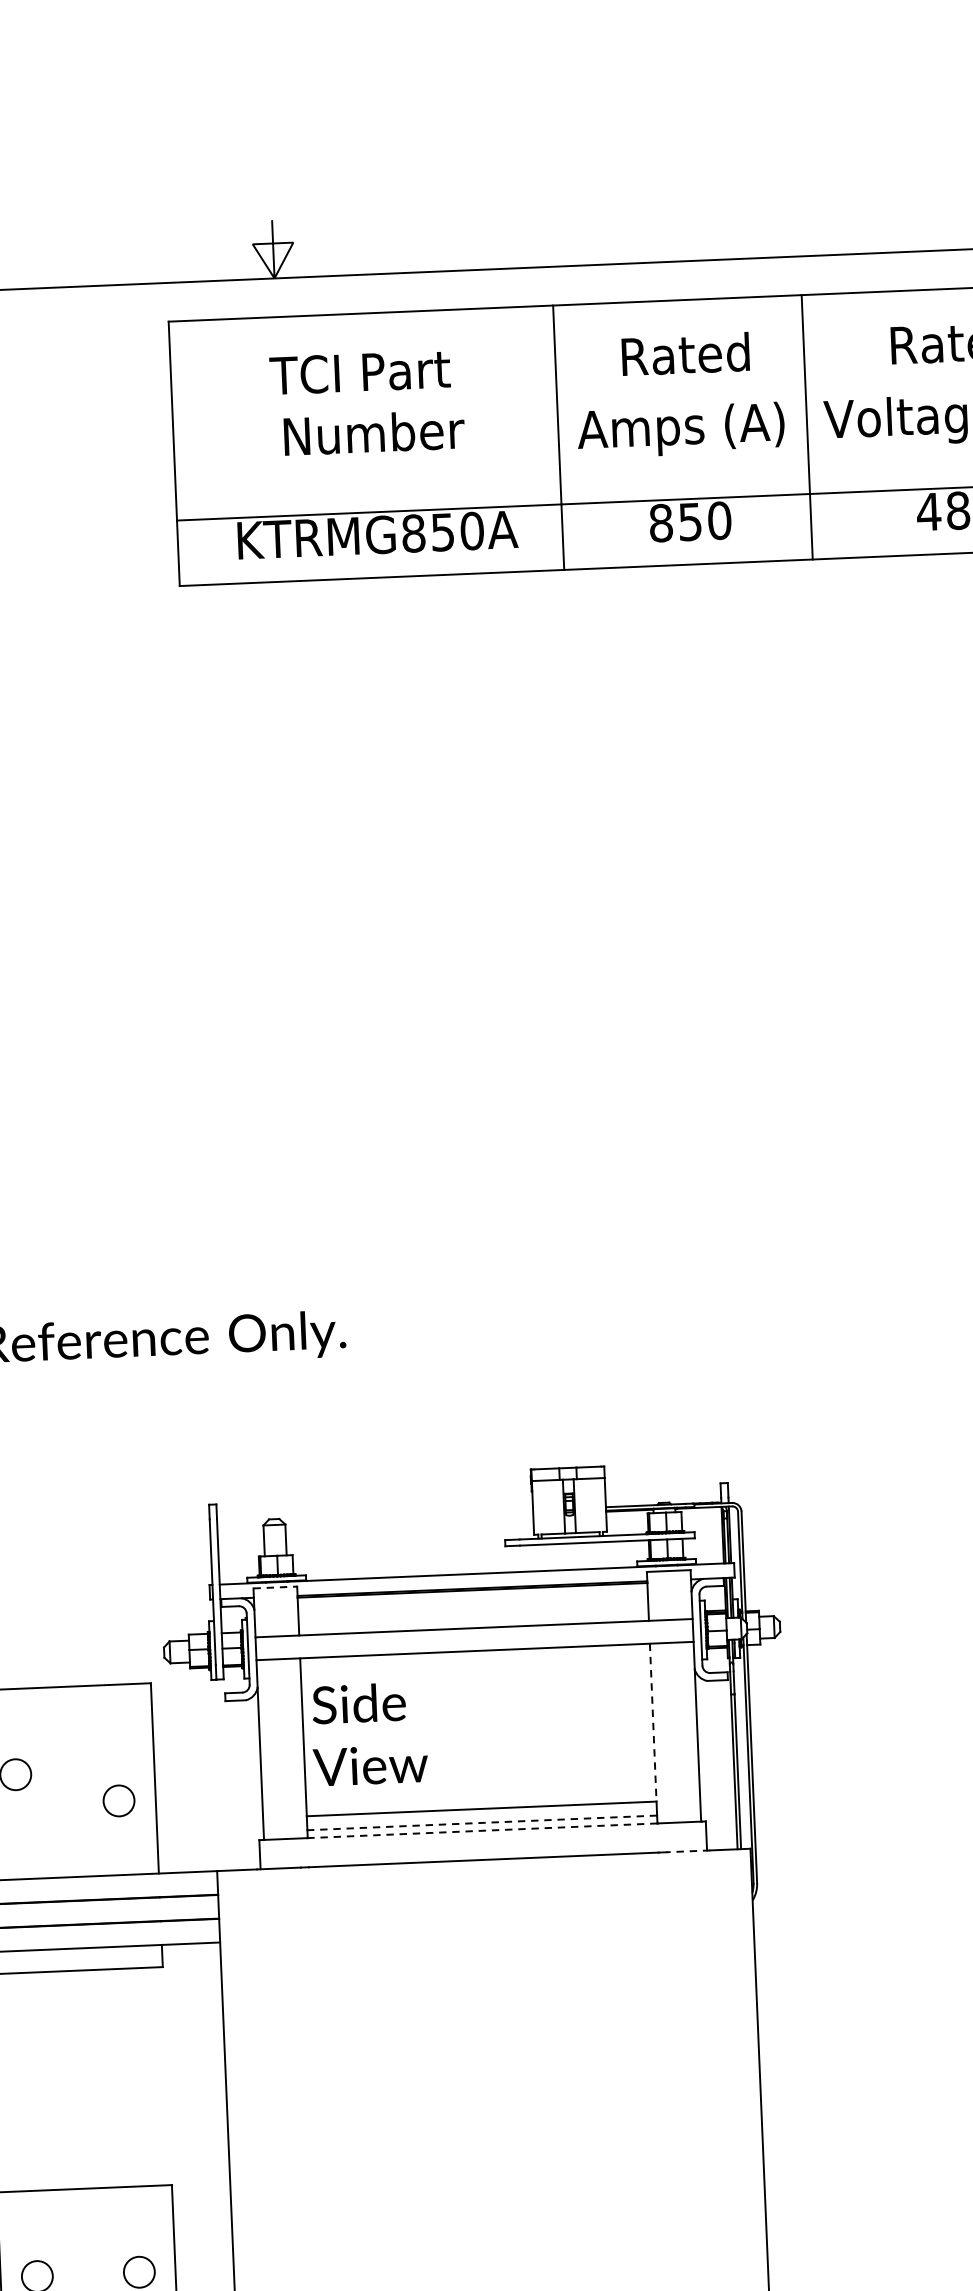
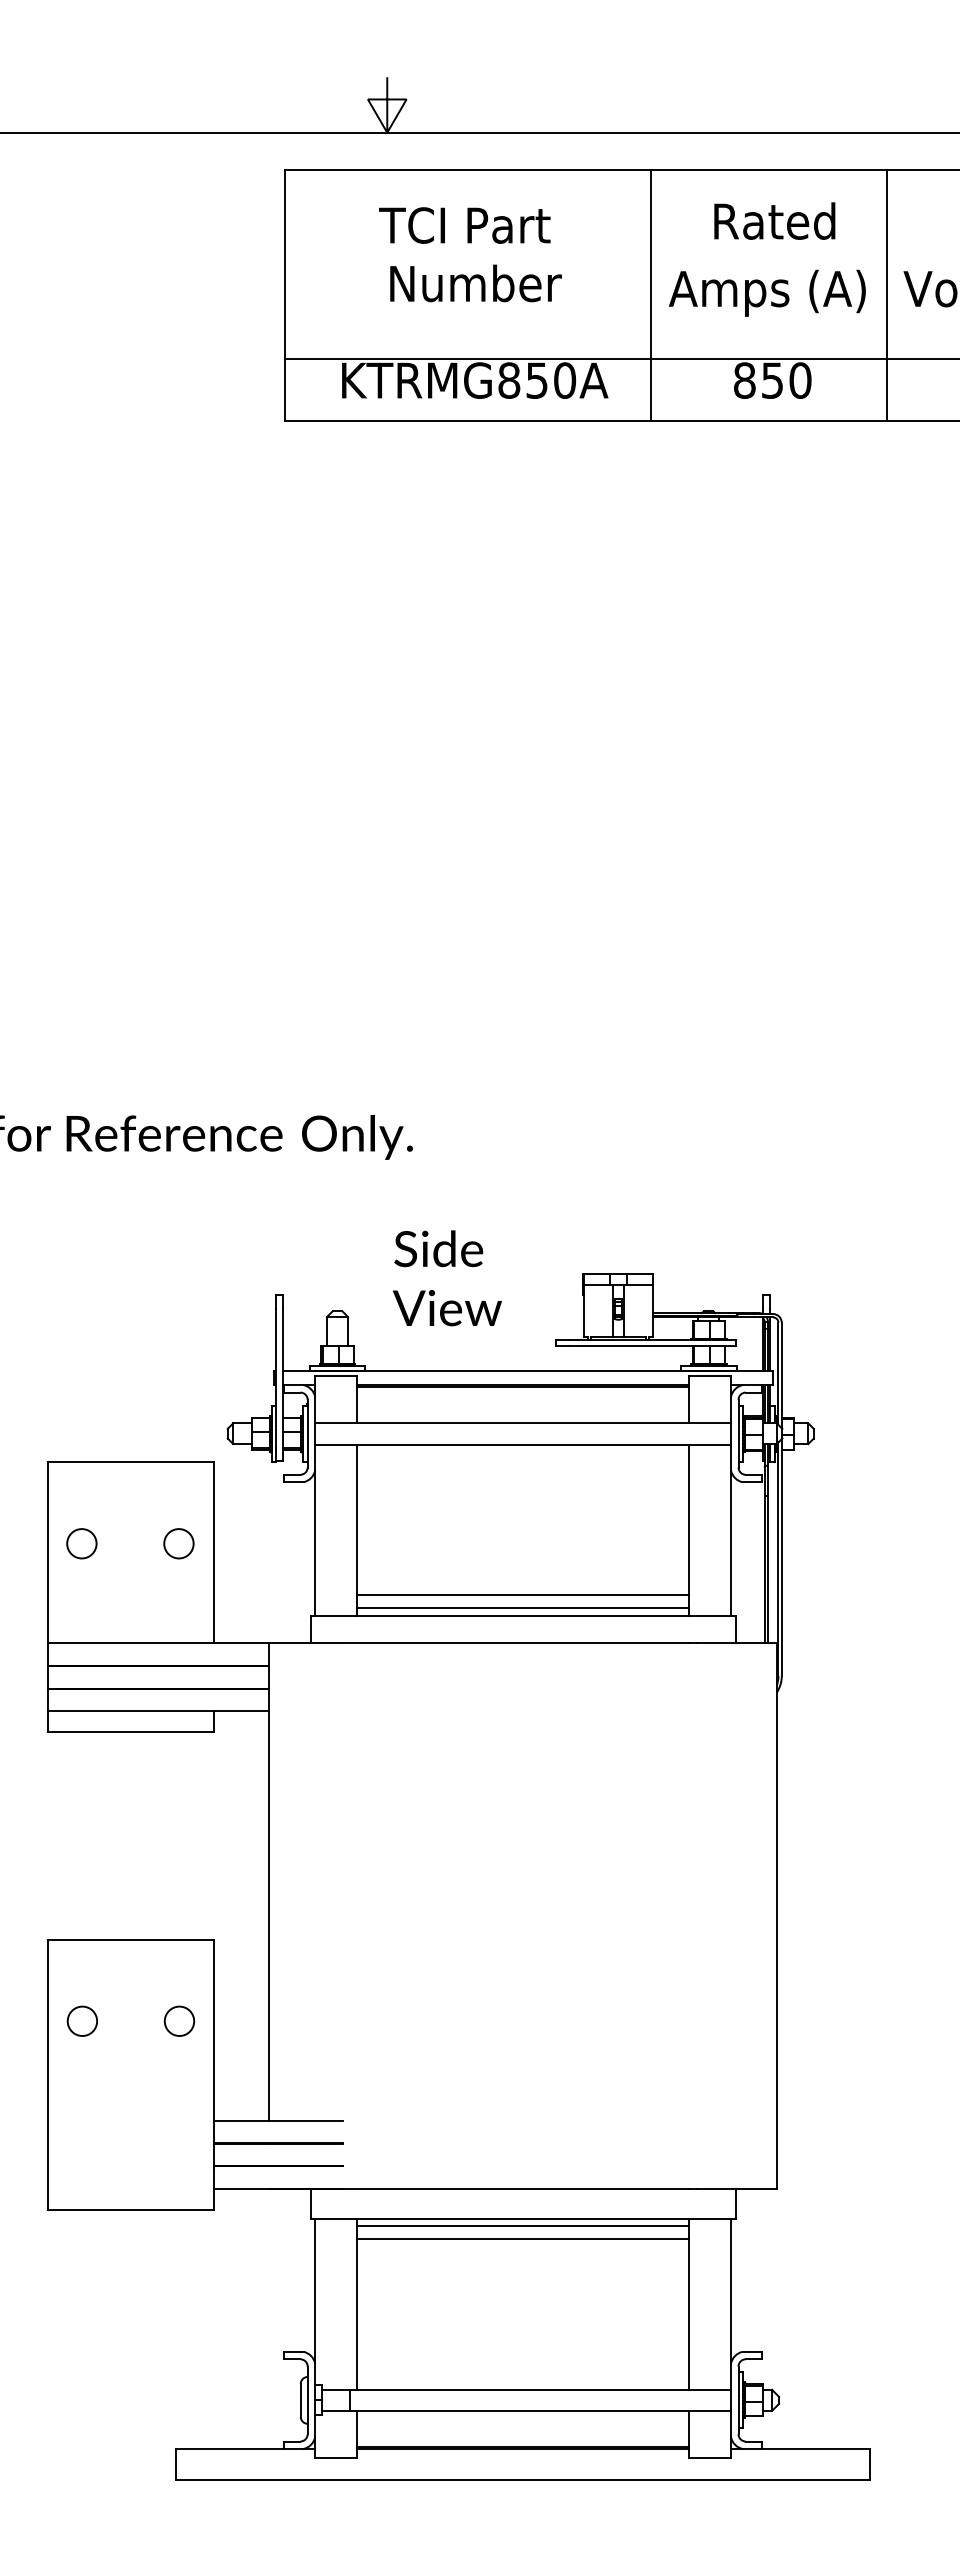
line: (274, 1587) -> (335, 1376), dashed -> solid
line: (653, 1723) -> (689, 1520), dashed -> solid
text: (368, 1734) -> (446, 1278), moved
circle: (118, 1800) -> (178, 1543), moved
line: (481, 1823) -> (522, 1608), dashed -> solid
line: (481, 1830) -> (522, 1615), dashed -> solid
line: (688, 1851) -> (717, 1643), dashed -> solid

